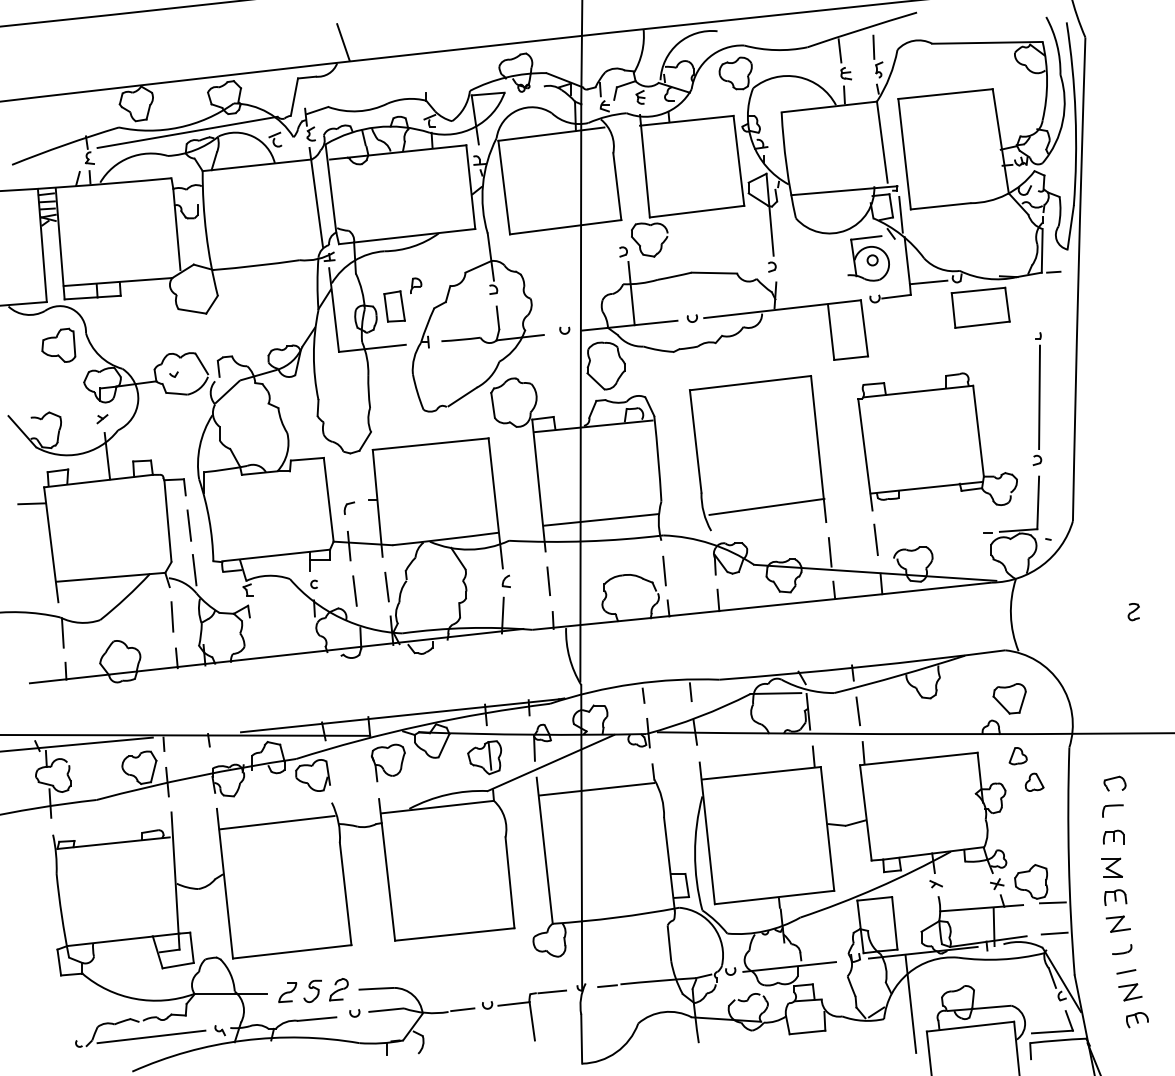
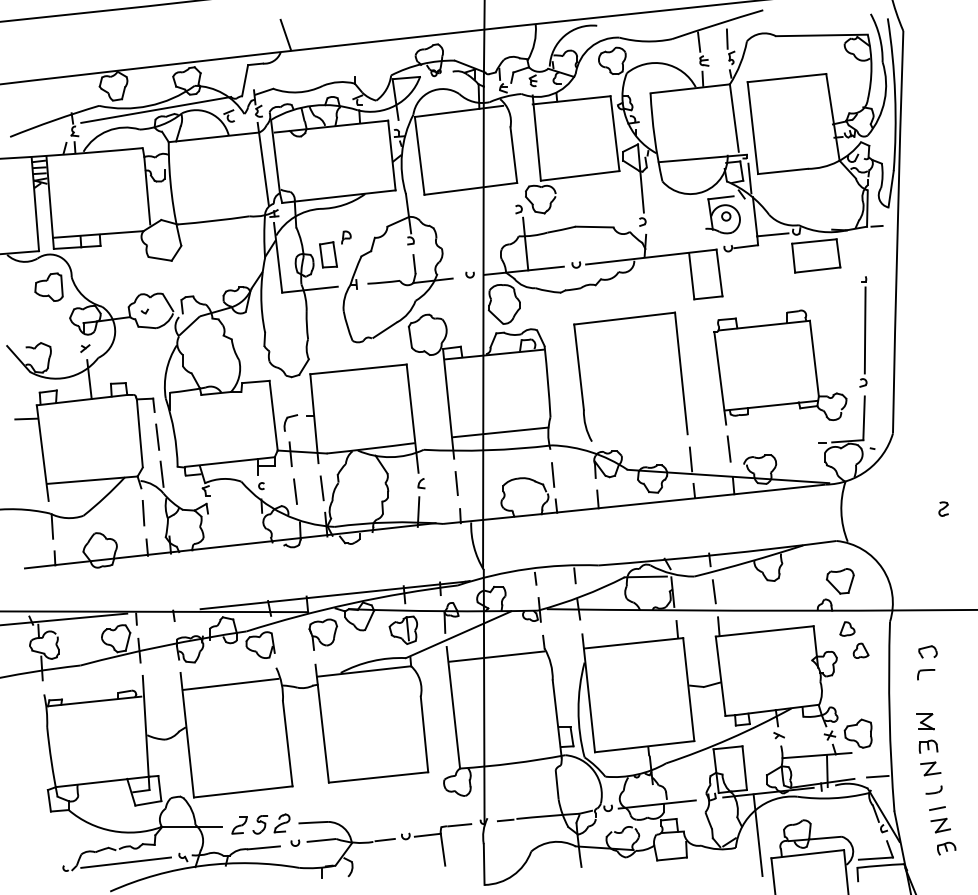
line: (766, 506) -> (637, 421), removed
part: (349, 507) -> (290, 422), size x1.6
part: (1113, 836) -> (926, 695), removed
line: (1052, 902) -> (875, 750), removed

